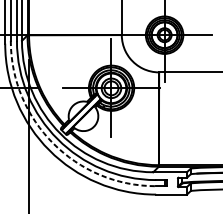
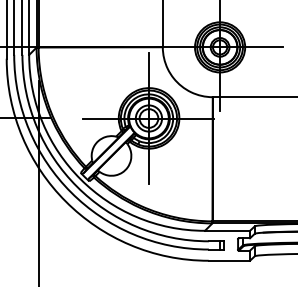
arc: (53, 143) -> (71, 192), dashed -> solid

